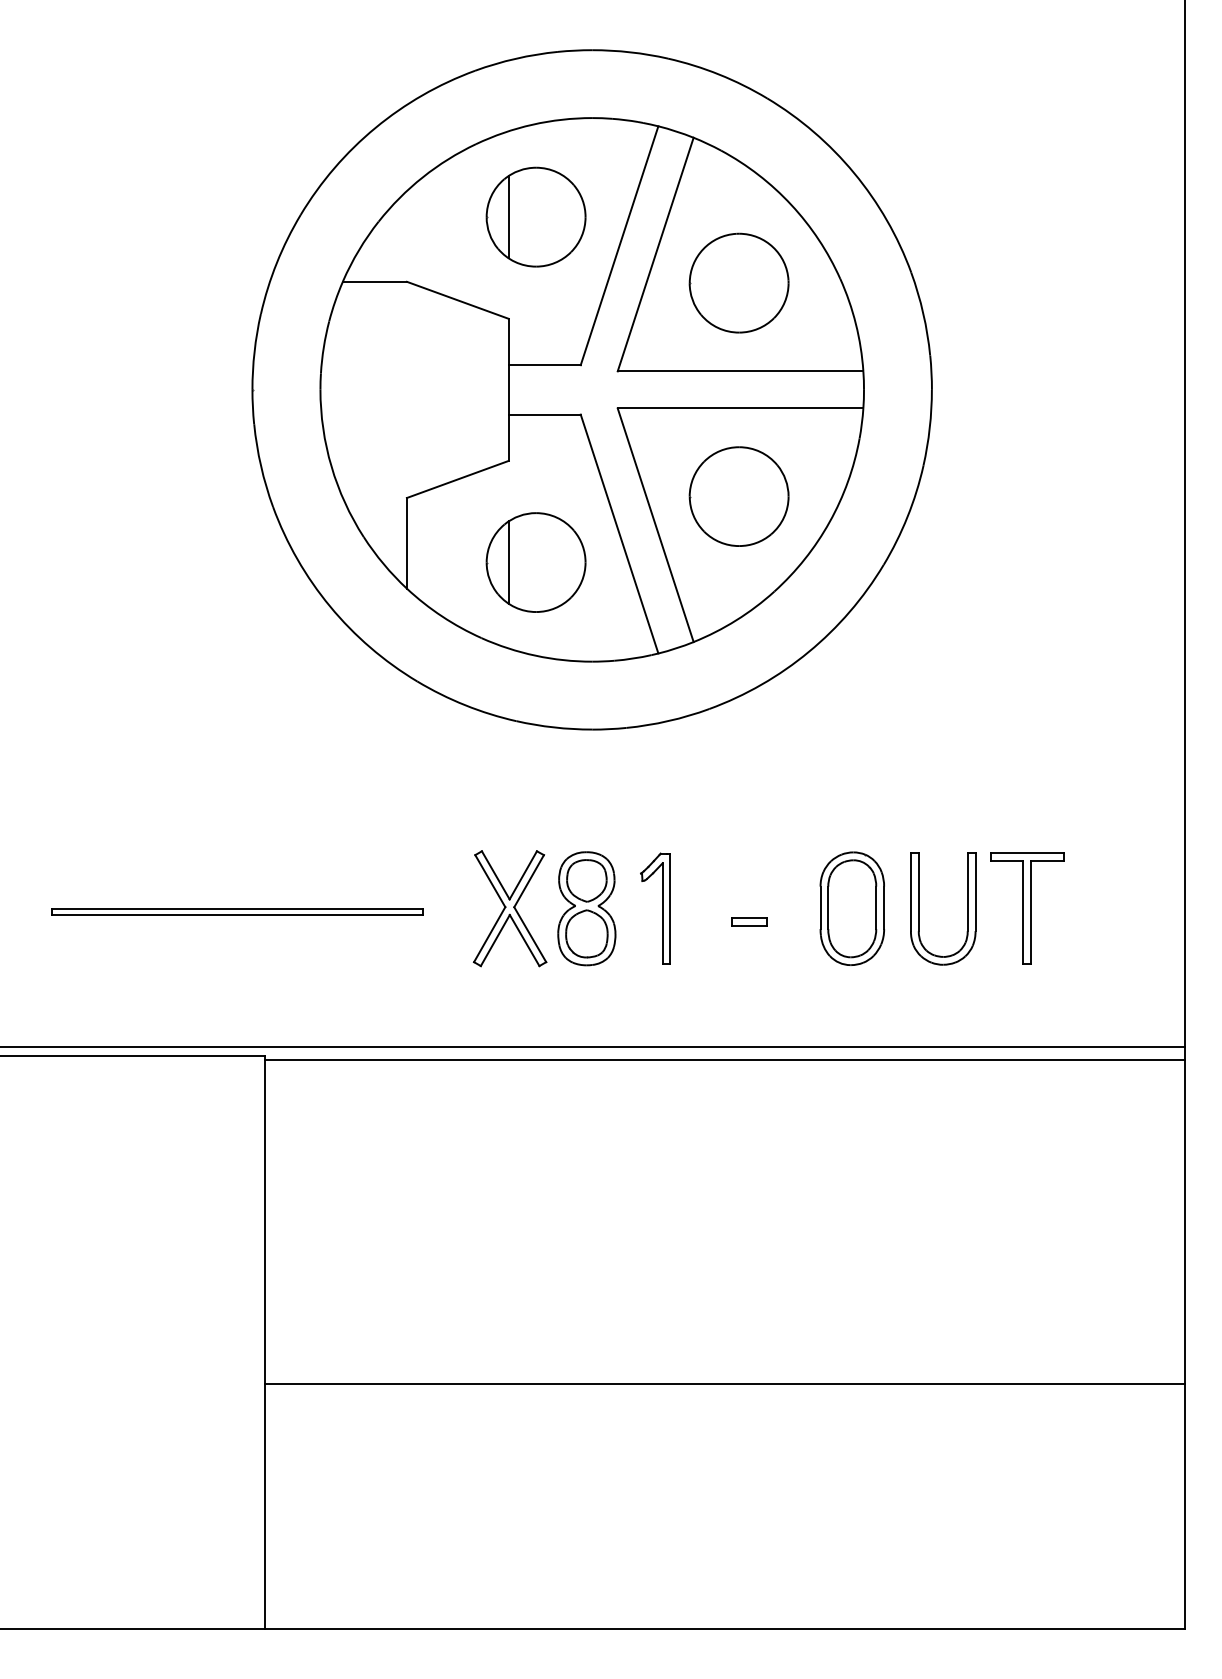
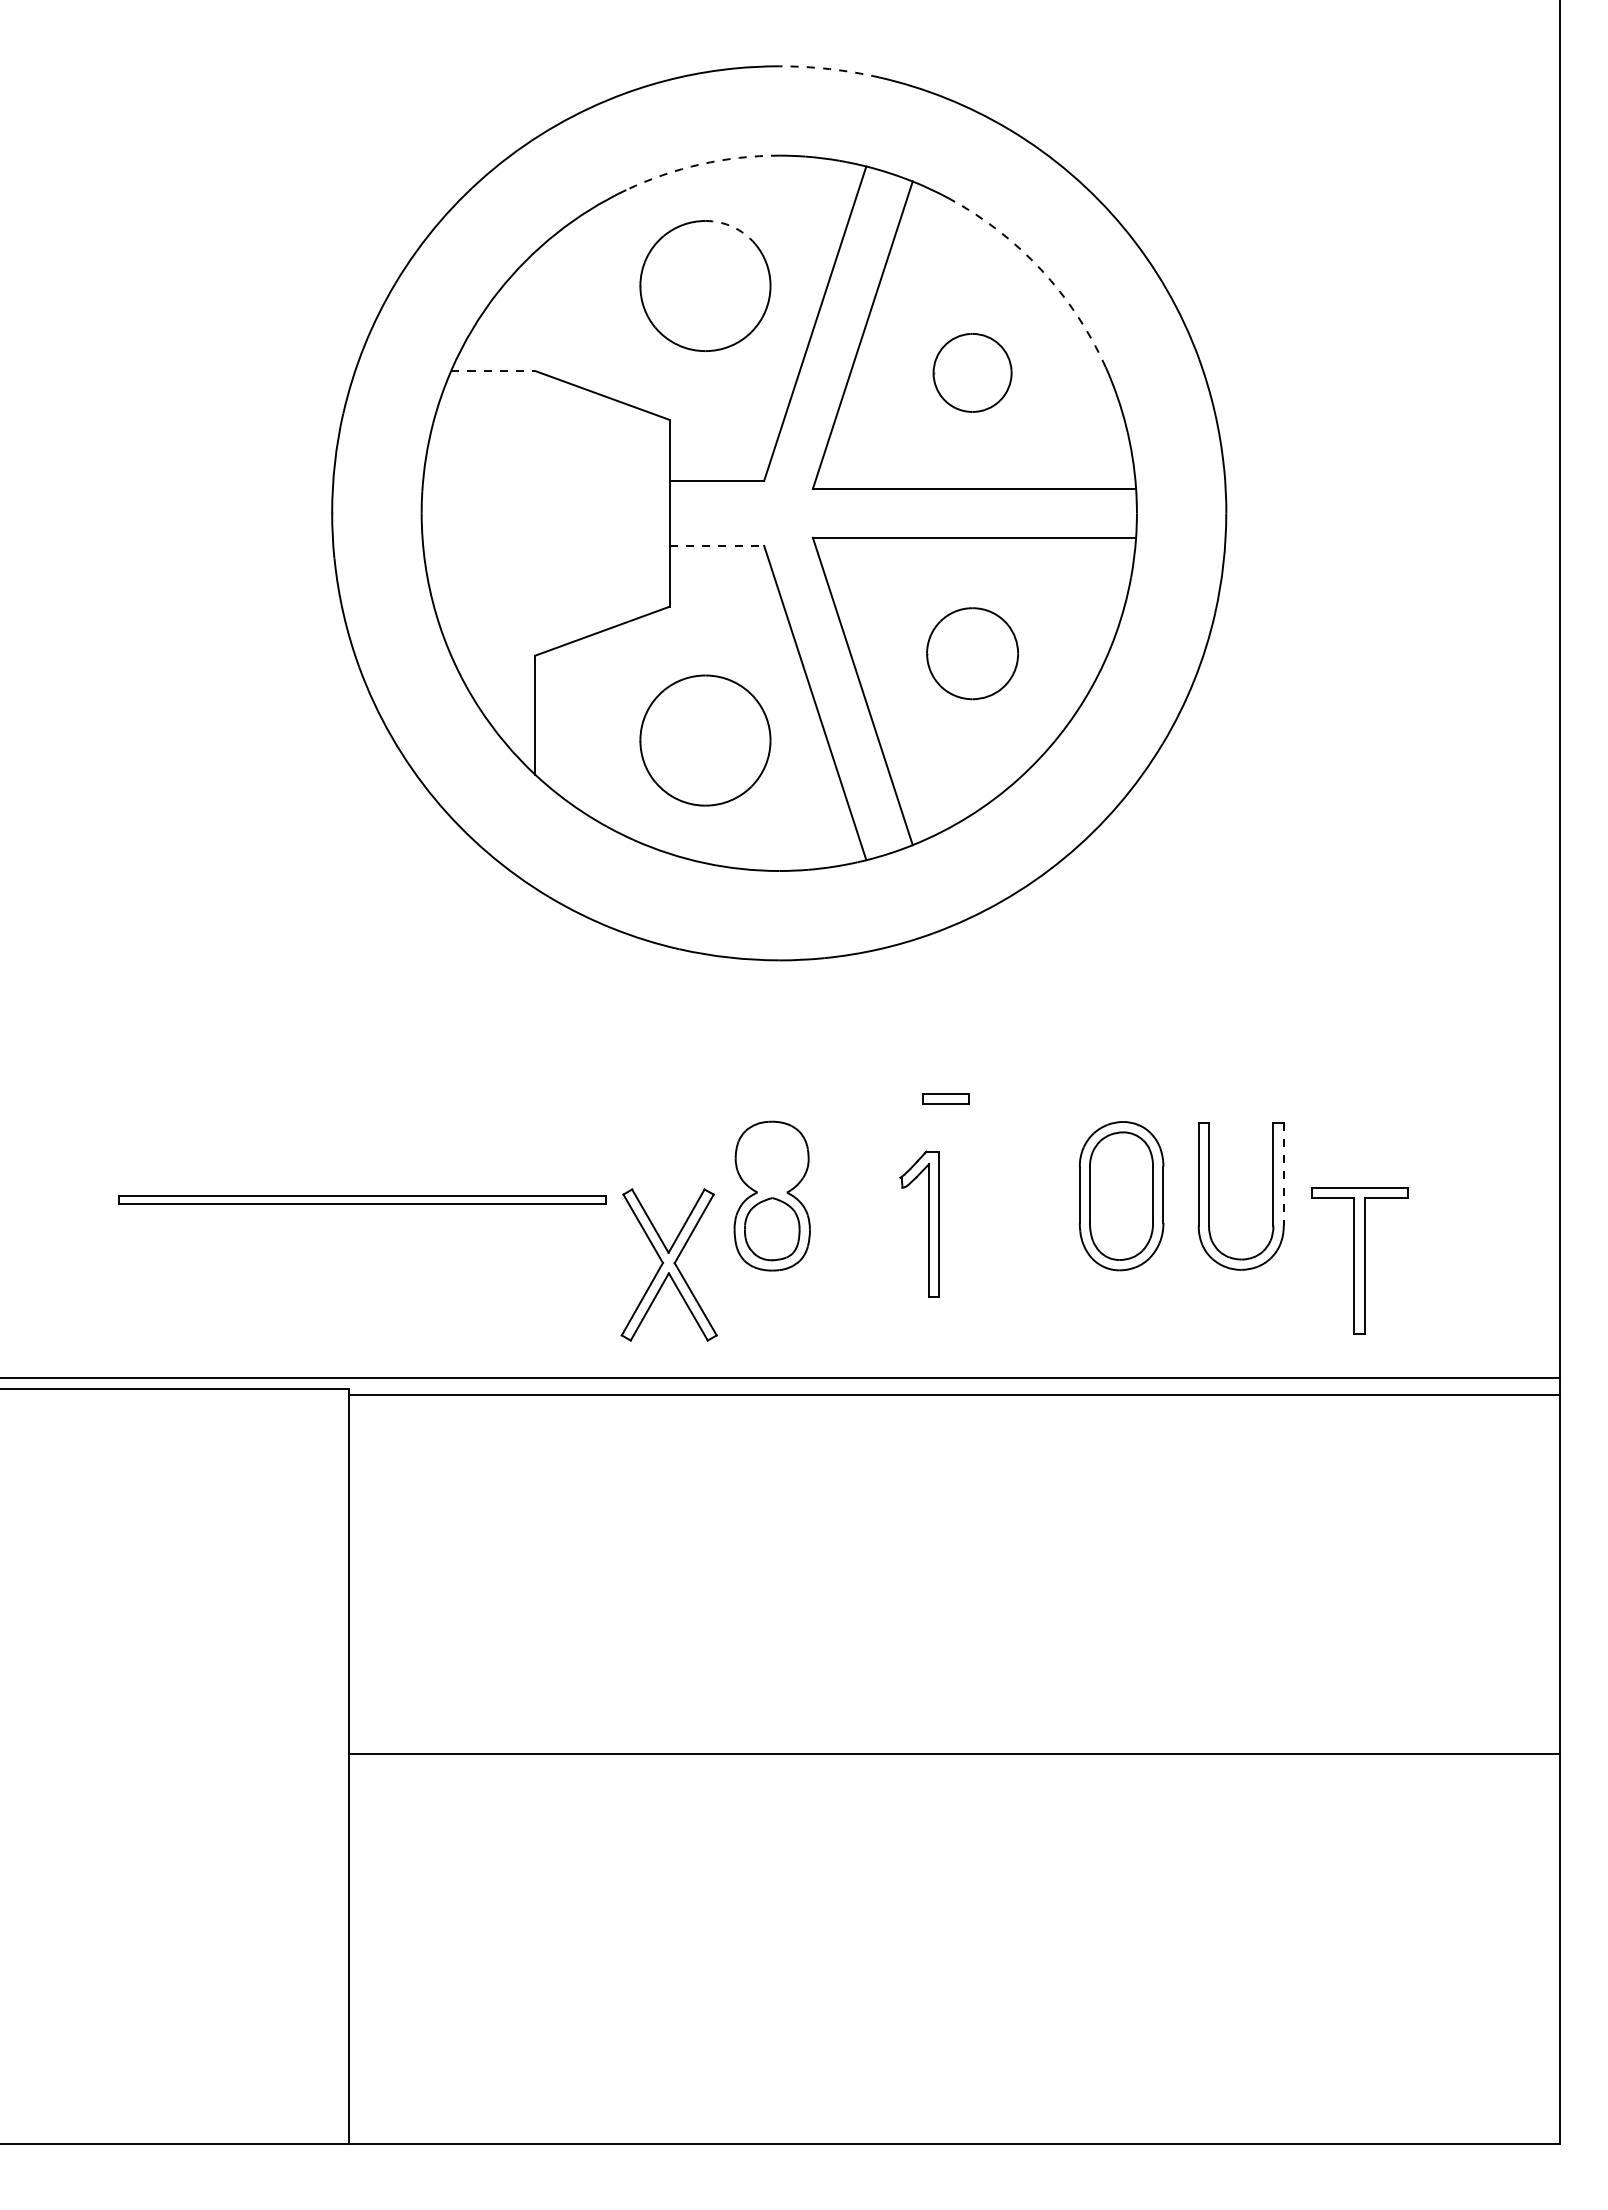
arc: (630, 52) -> (829, 69), solid -> dashed
arc: (532, 124) -> (700, 164), solid -> dashed
arc: (556, 172) -> (732, 227), solid -> dashed
arc: (791, 204) -> (1041, 269), solid -> dashed
line: (508, 216) -> (669, 285), removed
line: (375, 282) -> (493, 371), solid -> dashed
part: (739, 282) -> (972, 372), size x0.6
line: (545, 414) -> (717, 545), solid -> dashed
part: (739, 496) -> (972, 653), size x0.7
line: (508, 562) -> (669, 740), removed
part: (587, 880) -> (772, 1159), removed
line: (975, 892) -> (1283, 1174), solid -> dashed
part: (509, 908) -> (668, 1264), moved
part: (662, 908) -> (928, 1223), moved
part: (1027, 908) -> (1359, 1260), moved
part: (237, 911) -> (362, 1199), moved
part: (748, 921) -> (945, 1098), moved
line: (724, 1383) -> (953, 1753), moved

